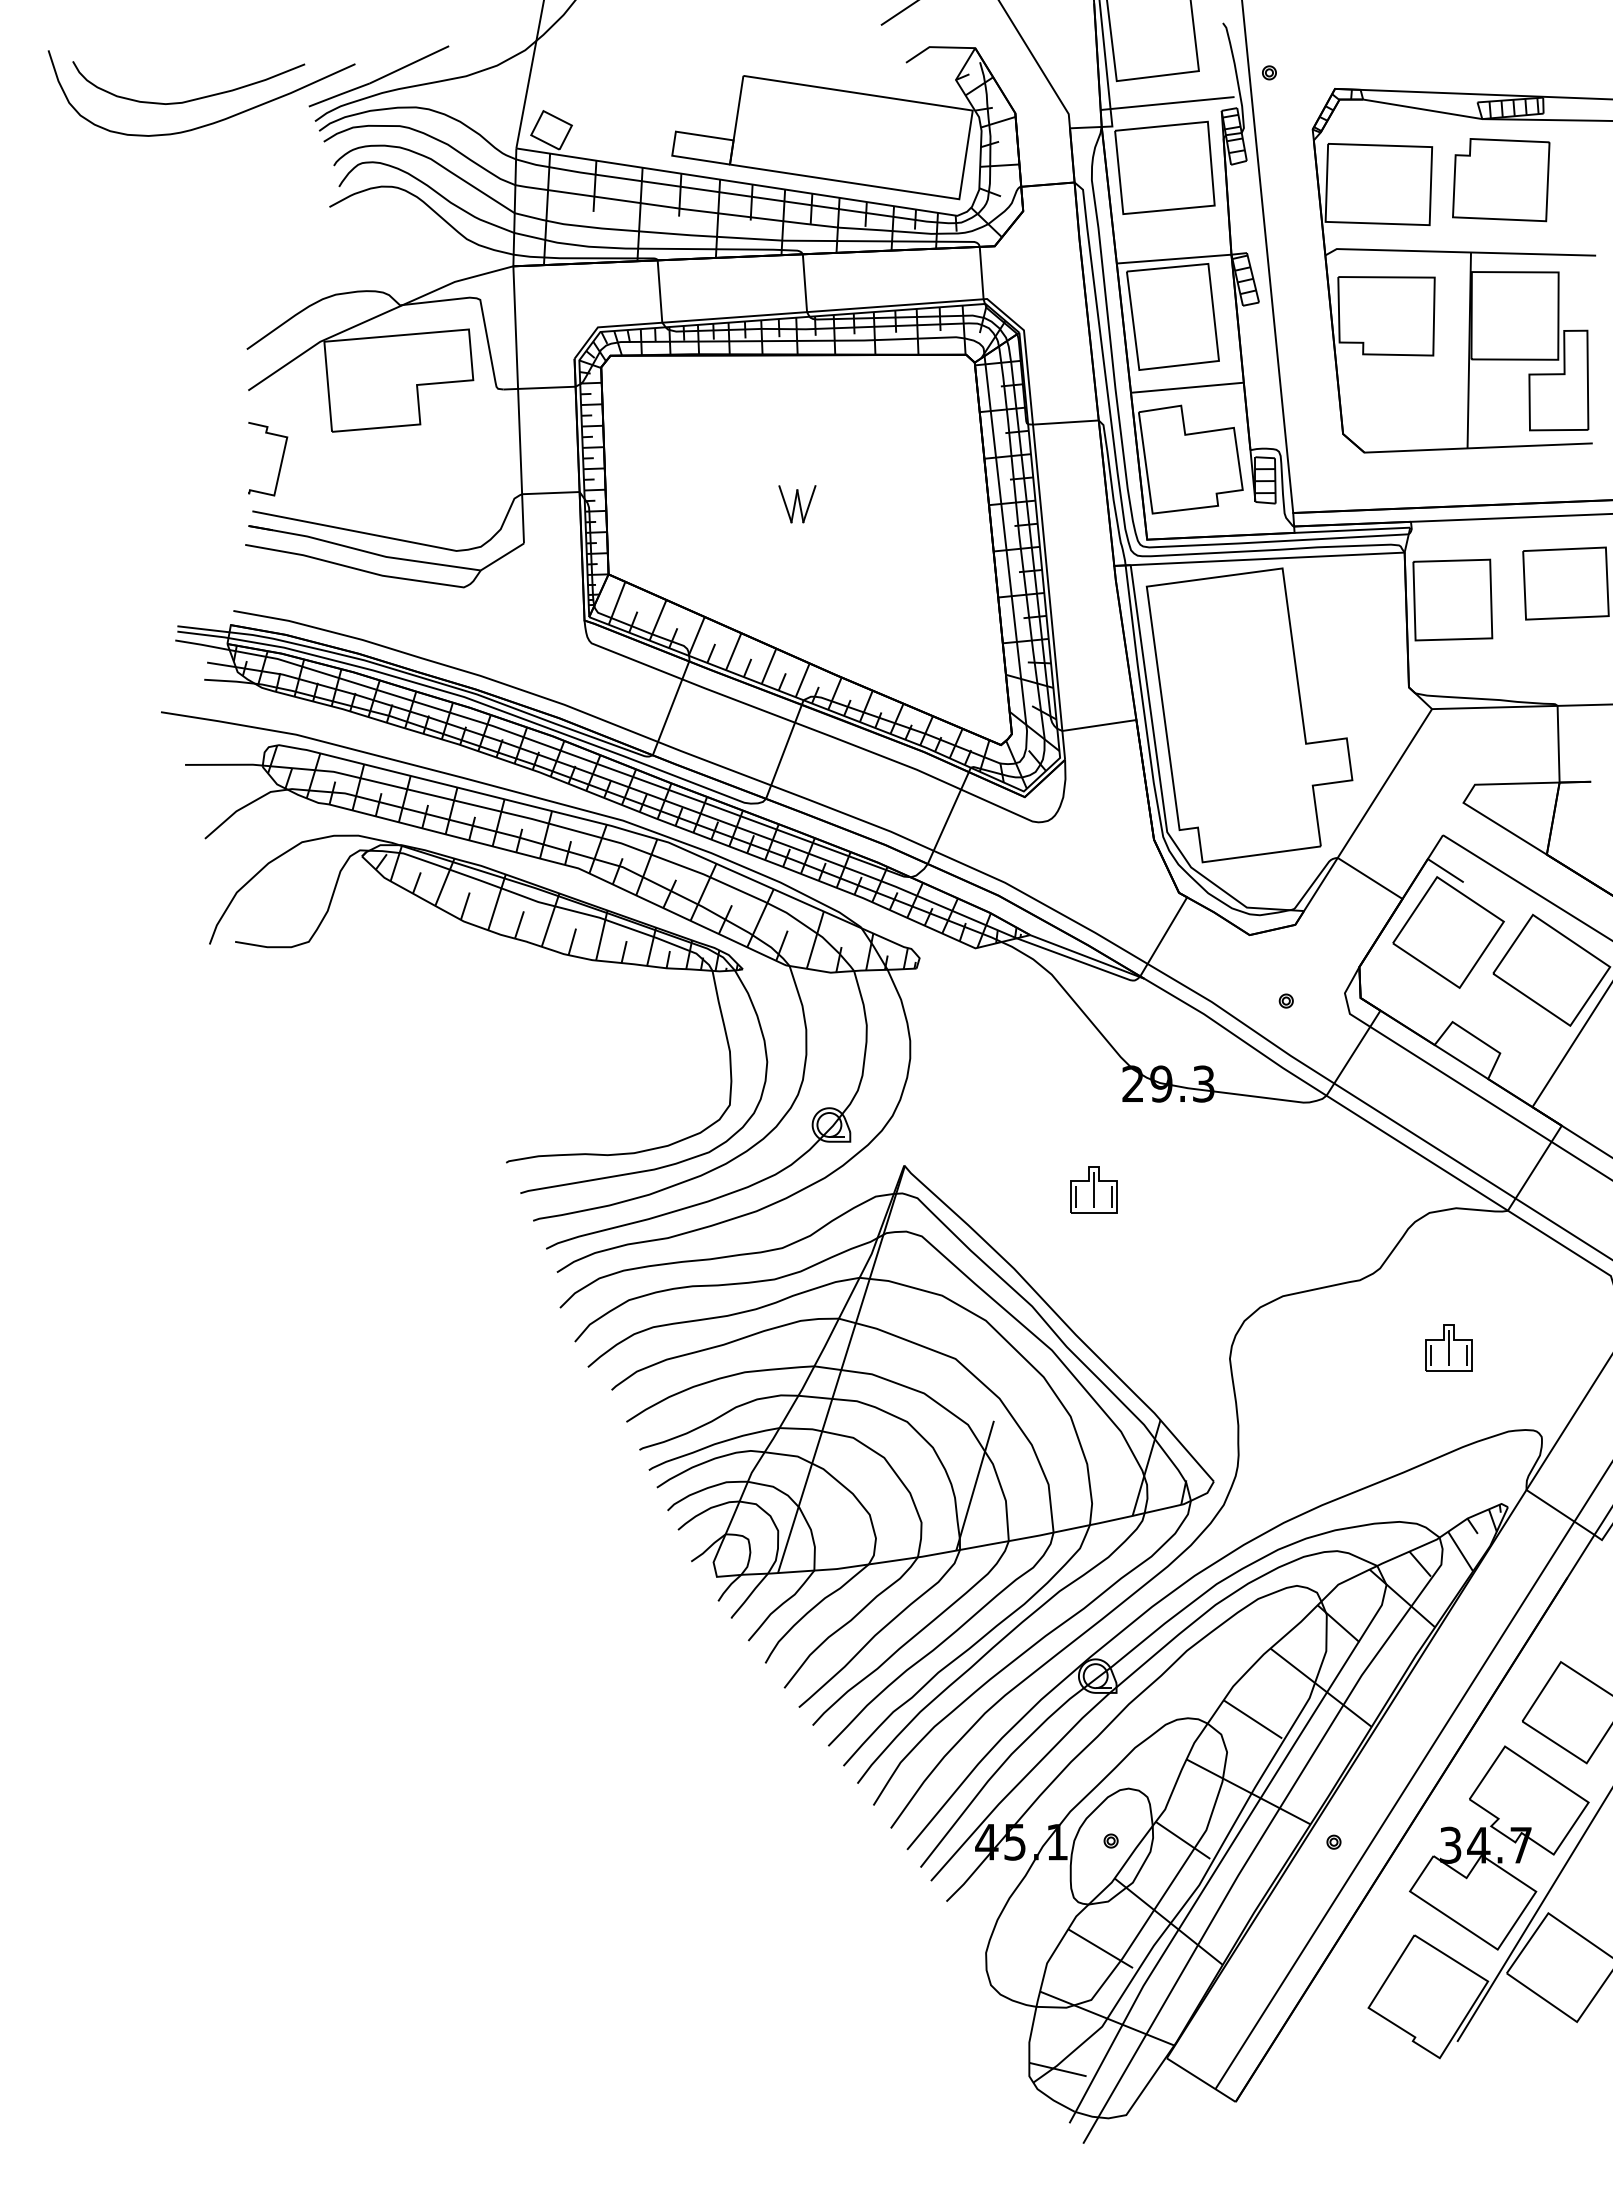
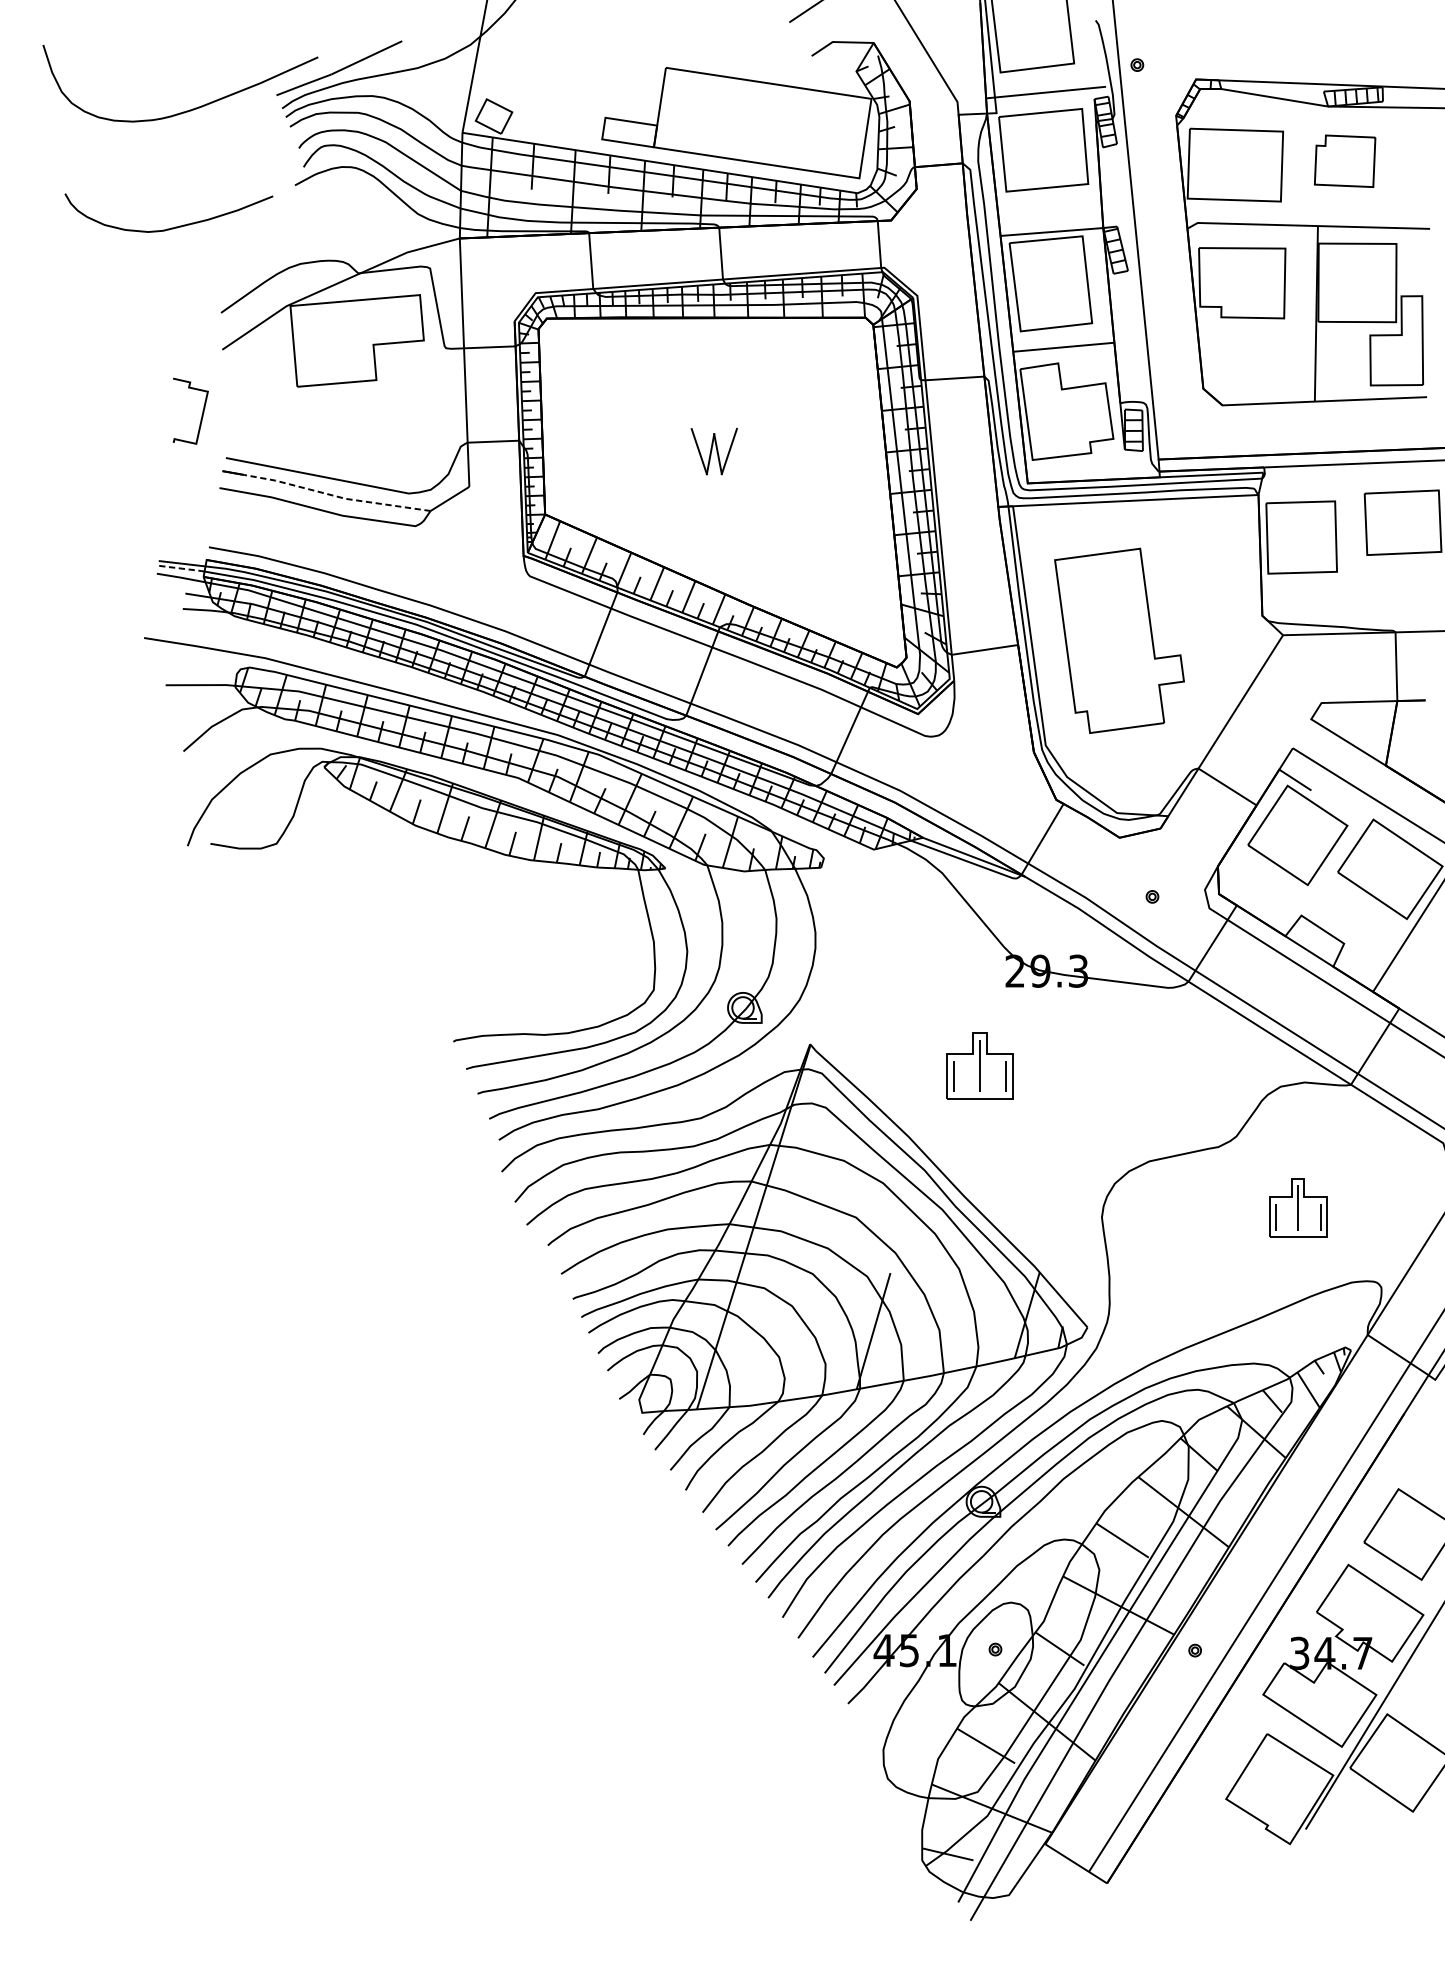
curve: (194, 98) -> (174, 226), moved
part: (1501, 180) -> (1345, 161), size x0.7
curve: (280, 462) -> (201, 414), moved
part: (797, 504) -> (714, 451), size x1.4
line: (375, 554) -> (336, 496), solid -> dashed
line: (202, 634) -> (181, 568), solid -> dashed
part: (1249, 715) -> (1119, 640), size x0.7
part: (1093, 1189) -> (979, 1065), size x1.6
part: (1448, 1347) -> (1297, 1207), size x1.4

